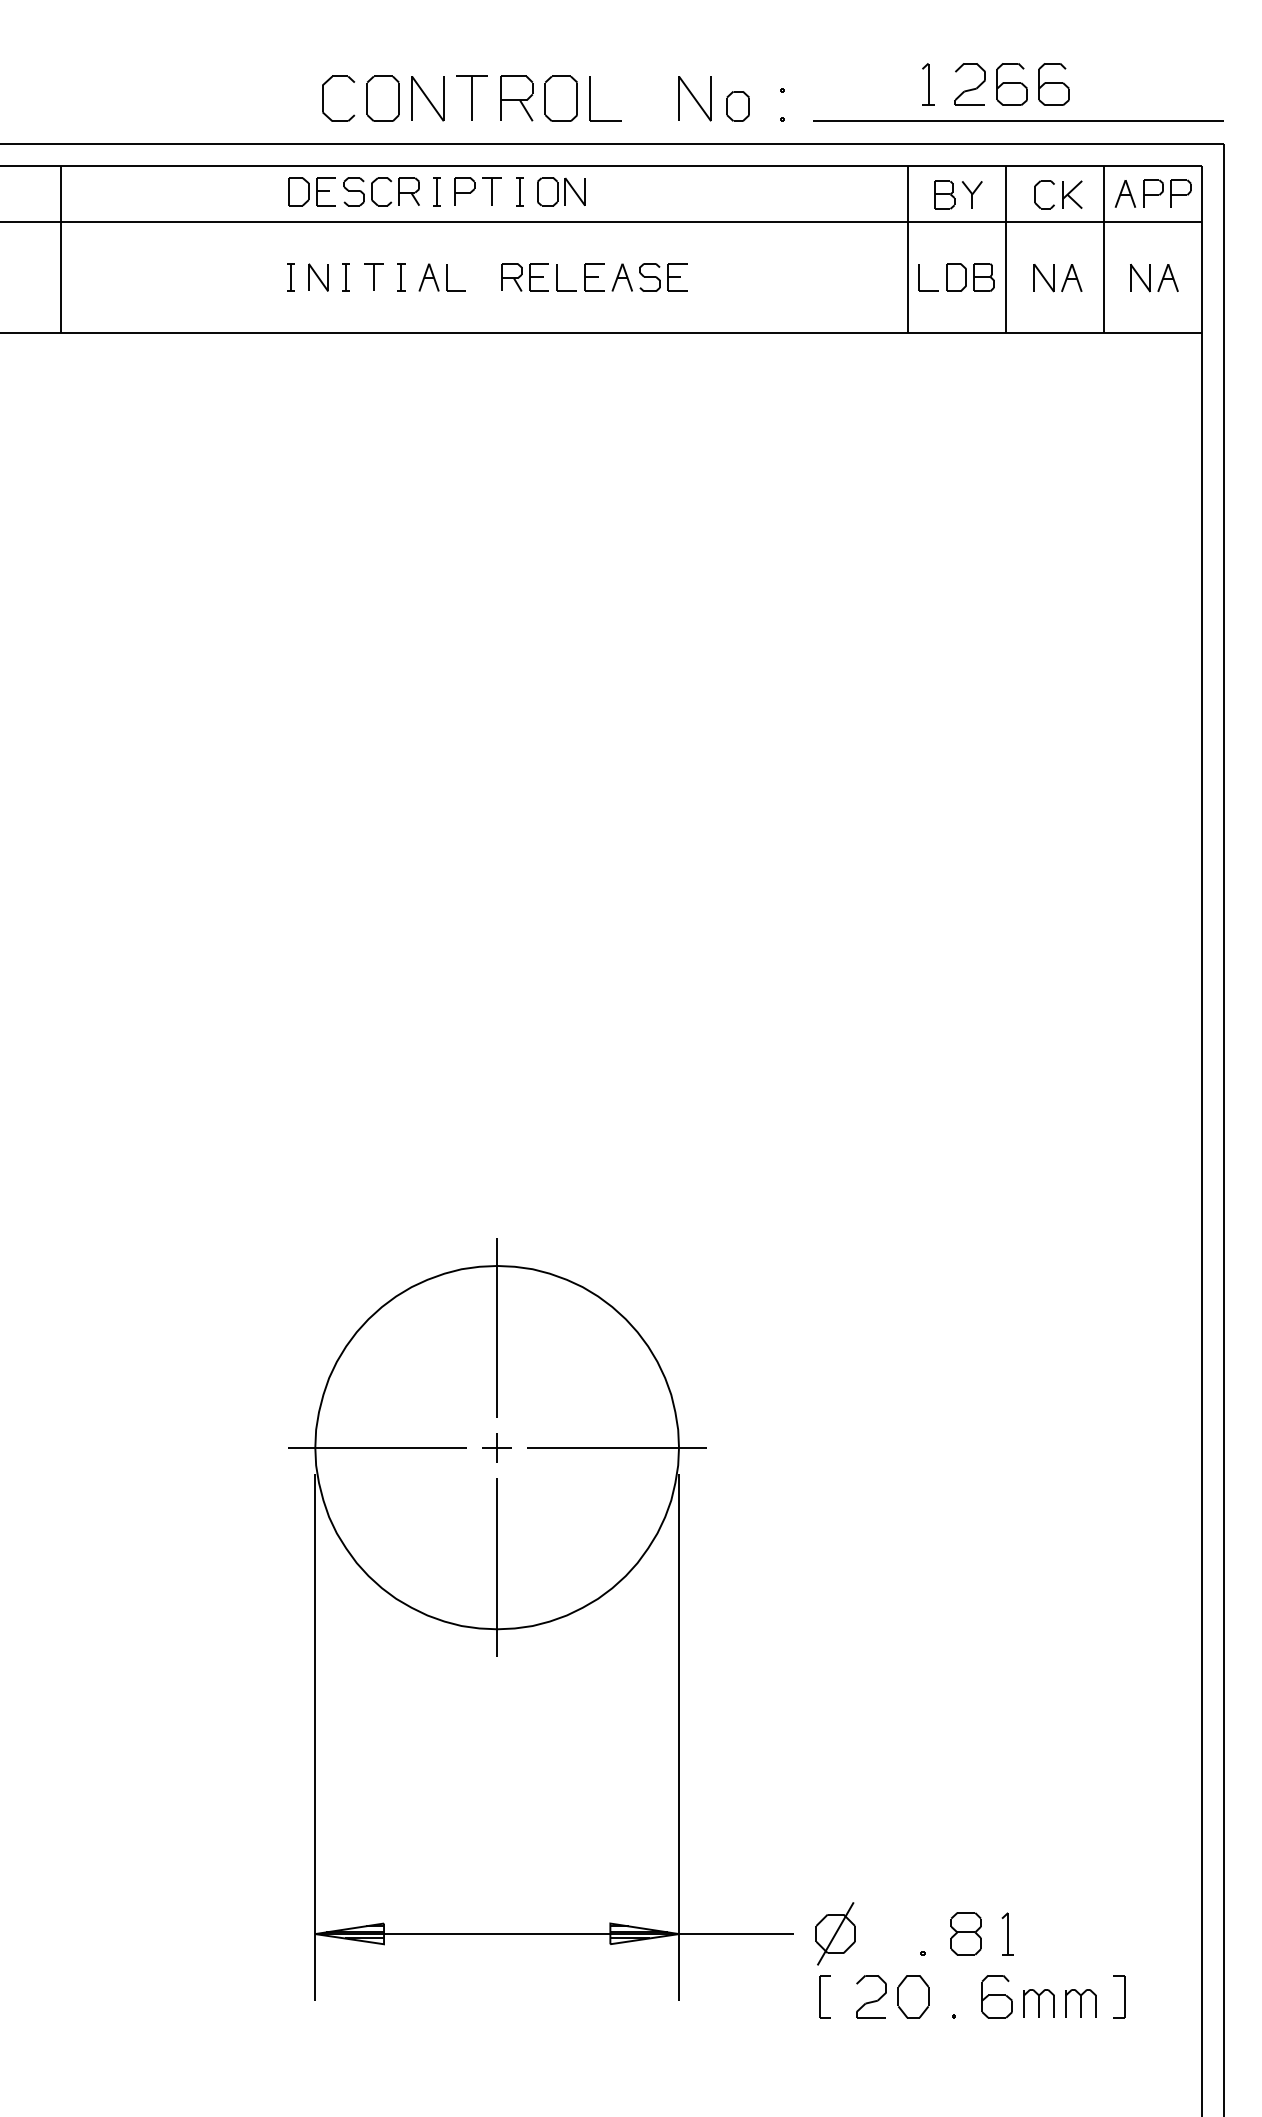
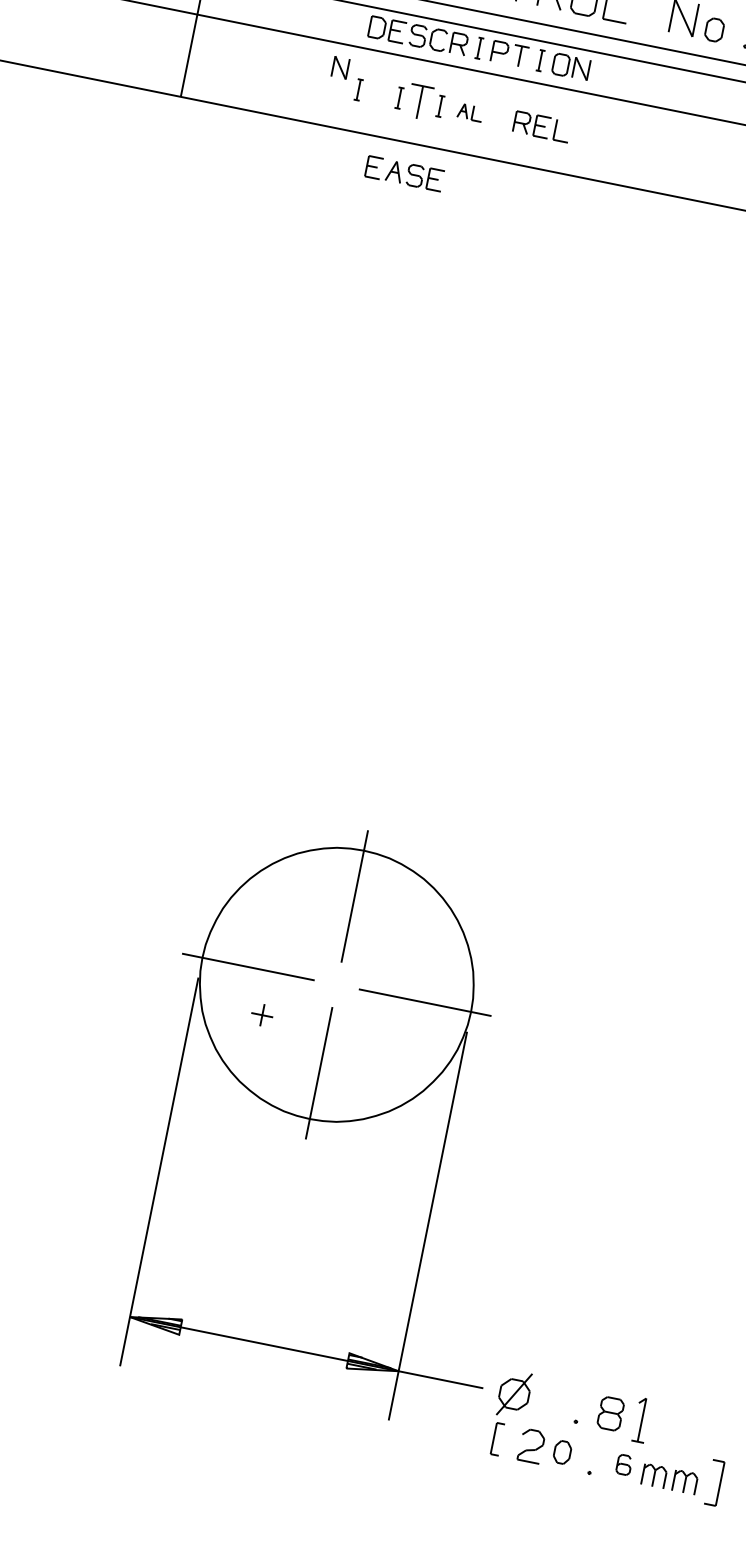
part: (373, 276) -> (419, 101), size x1.6
part: (318, 277) -> (340, 67), moved
part: (441, 277) -> (469, 112), size x0.7
part: (635, 277) -> (404, 173), moved
part: (496, 1447) -> (261, 1014), moved
part: (1007, 1933) -> (641, 1419), size x1.4
part: (913, 1996) -> (562, 1452), size x0.7
part: (996, 1996) -> (623, 1464), size x0.6
part: (1119, 1996) -> (714, 1482), size x1.4

